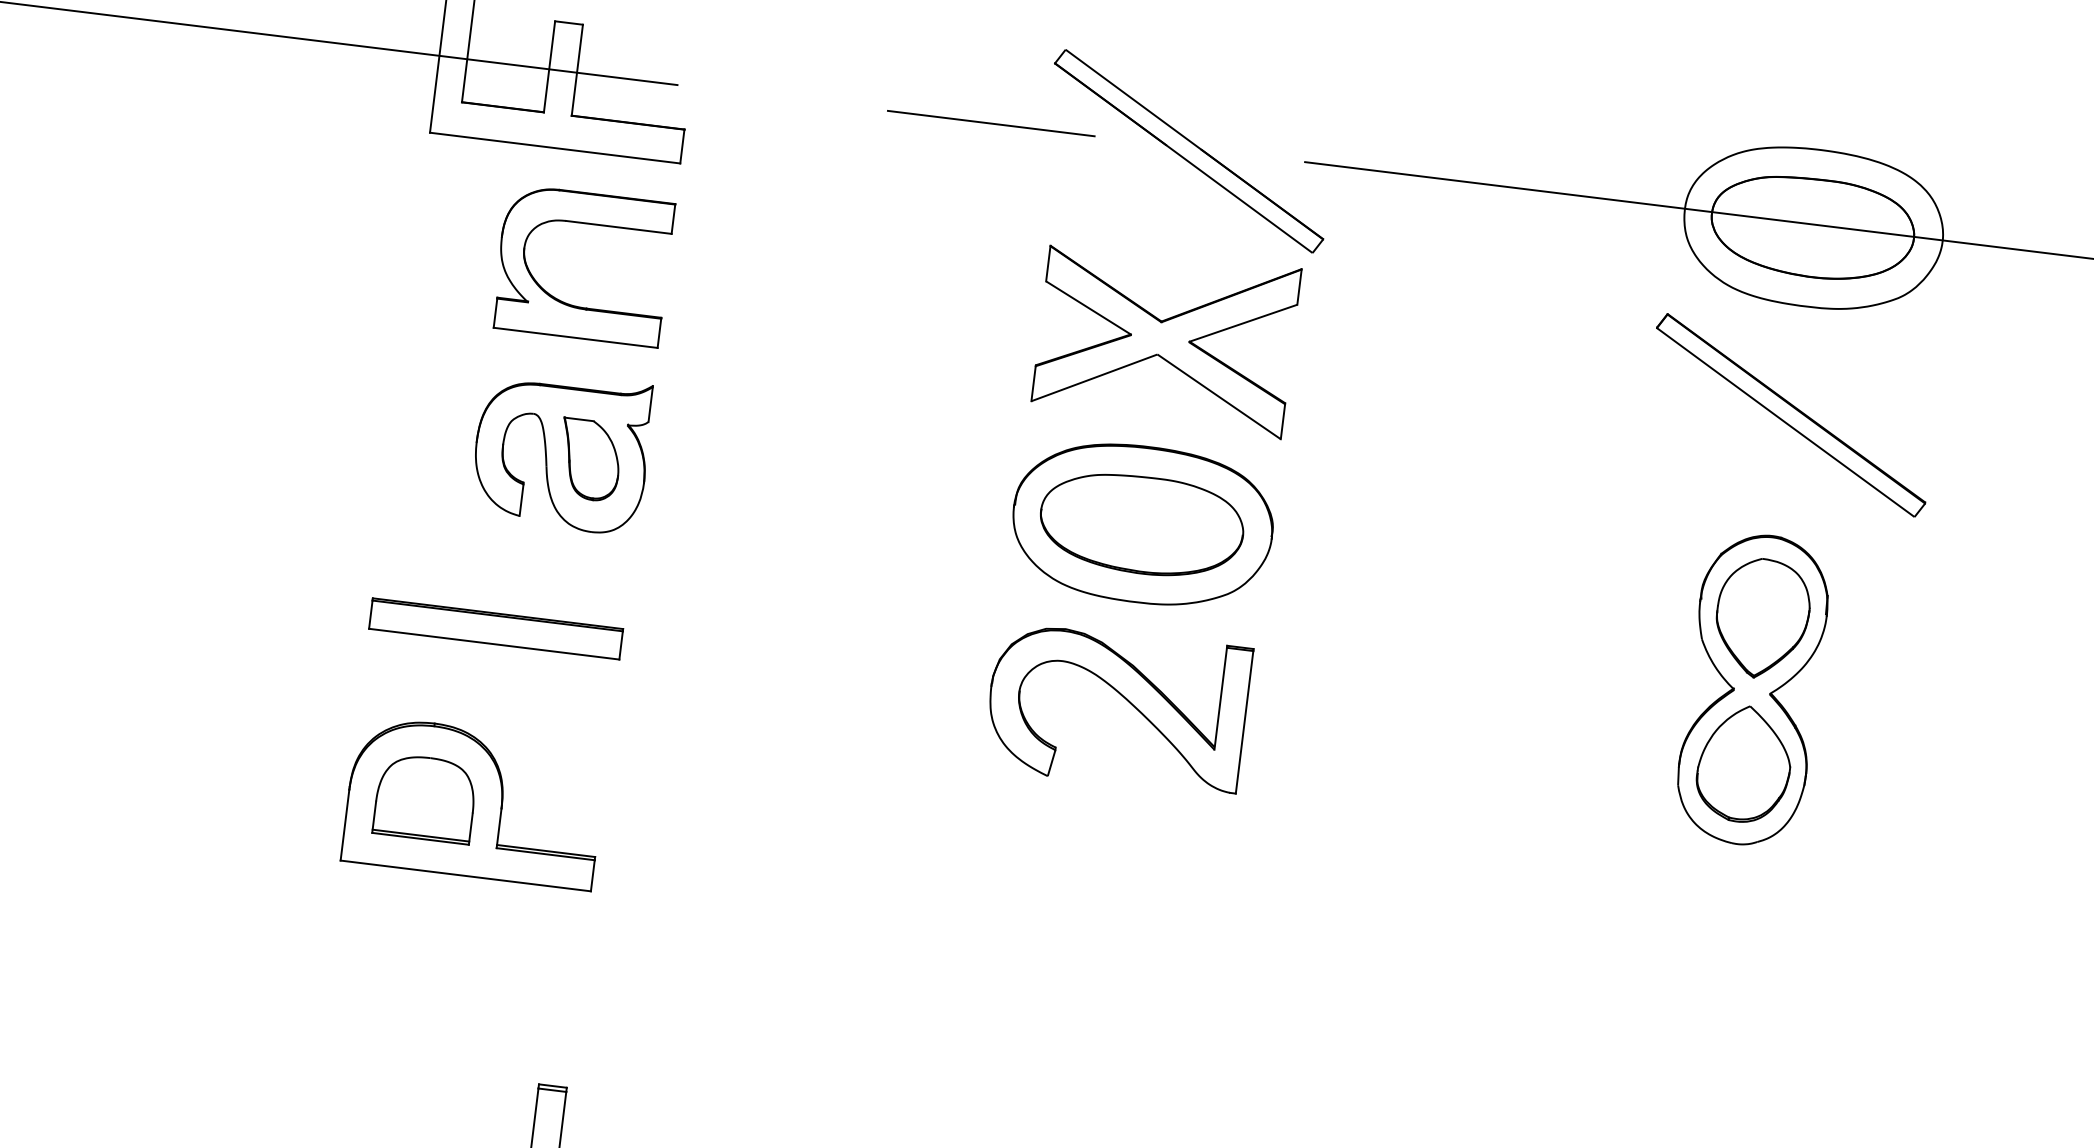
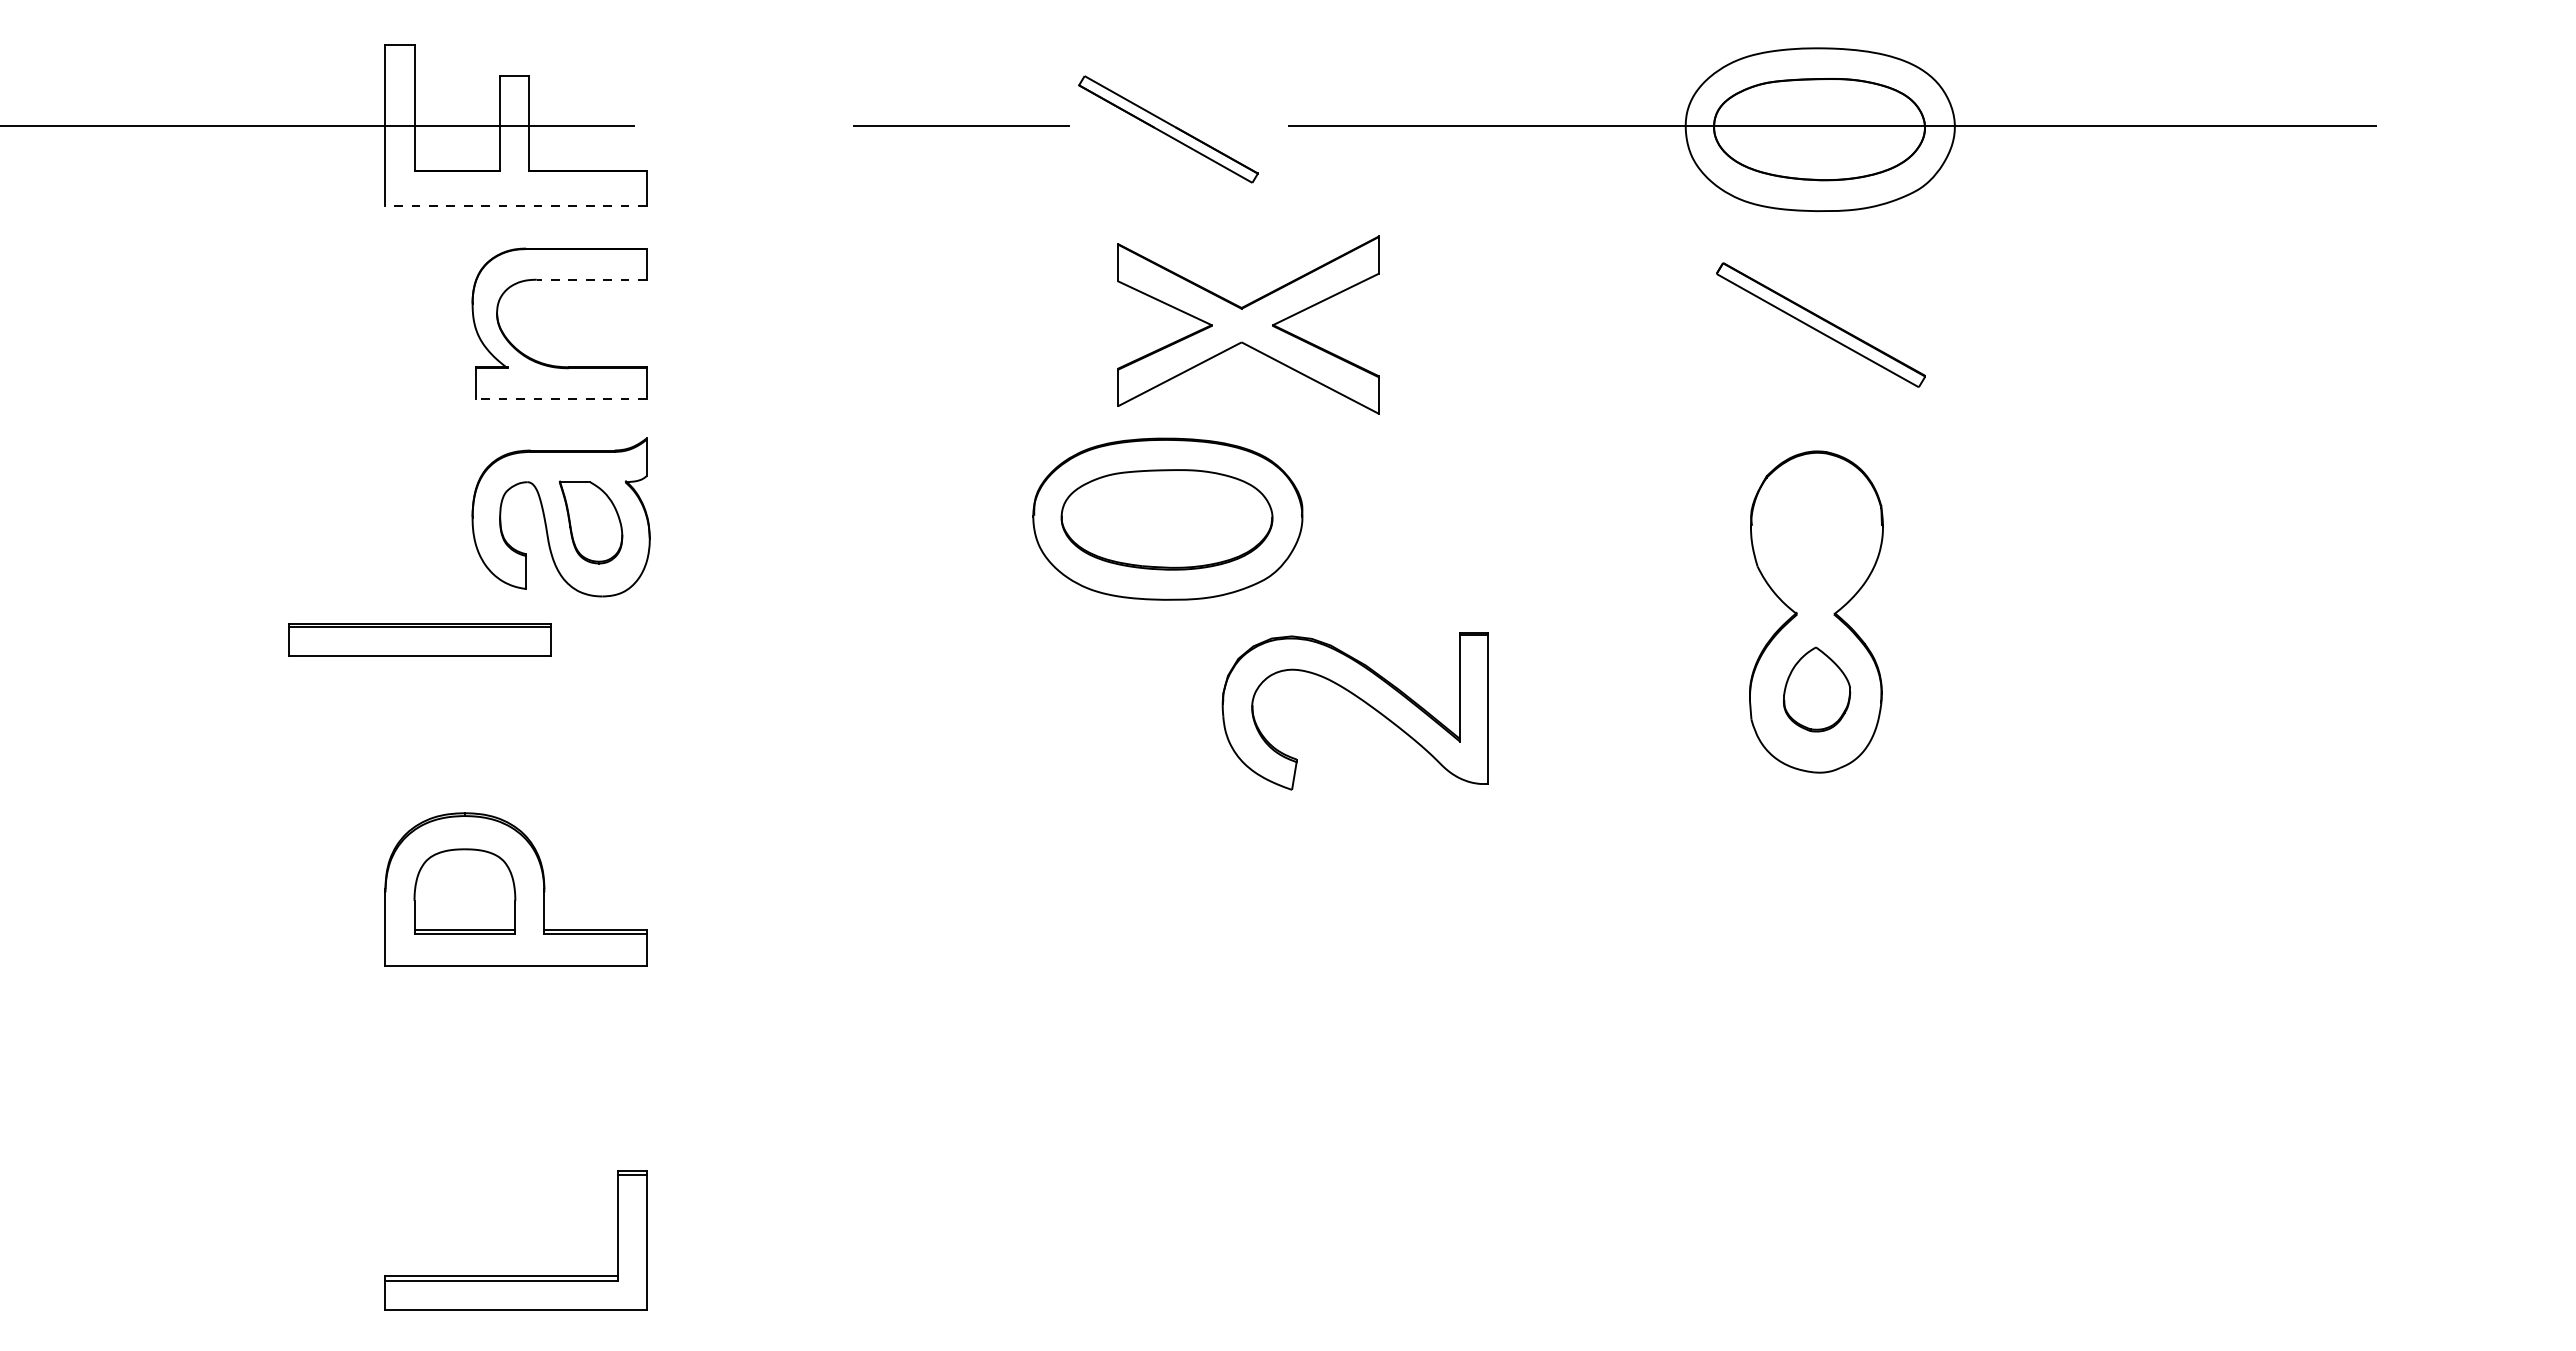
line: (555, 148) -> (516, 206), solid -> dashed
part: (1189, 151) -> (1168, 129), size x0.6
line: (618, 227) -> (591, 279), solid -> dashed
line: (576, 337) -> (561, 398), solid -> dashed
part: (1166, 338) -> (1248, 324), moved
part: (1790, 414) -> (1820, 324), size x0.7
part: (1761, 618) -> (1816, 537), removed
part: (495, 628) -> (419, 639), moved
part: (1126, 700) -> (1363, 702), moved
part: (1743, 764) -> (1816, 689), size x0.7

